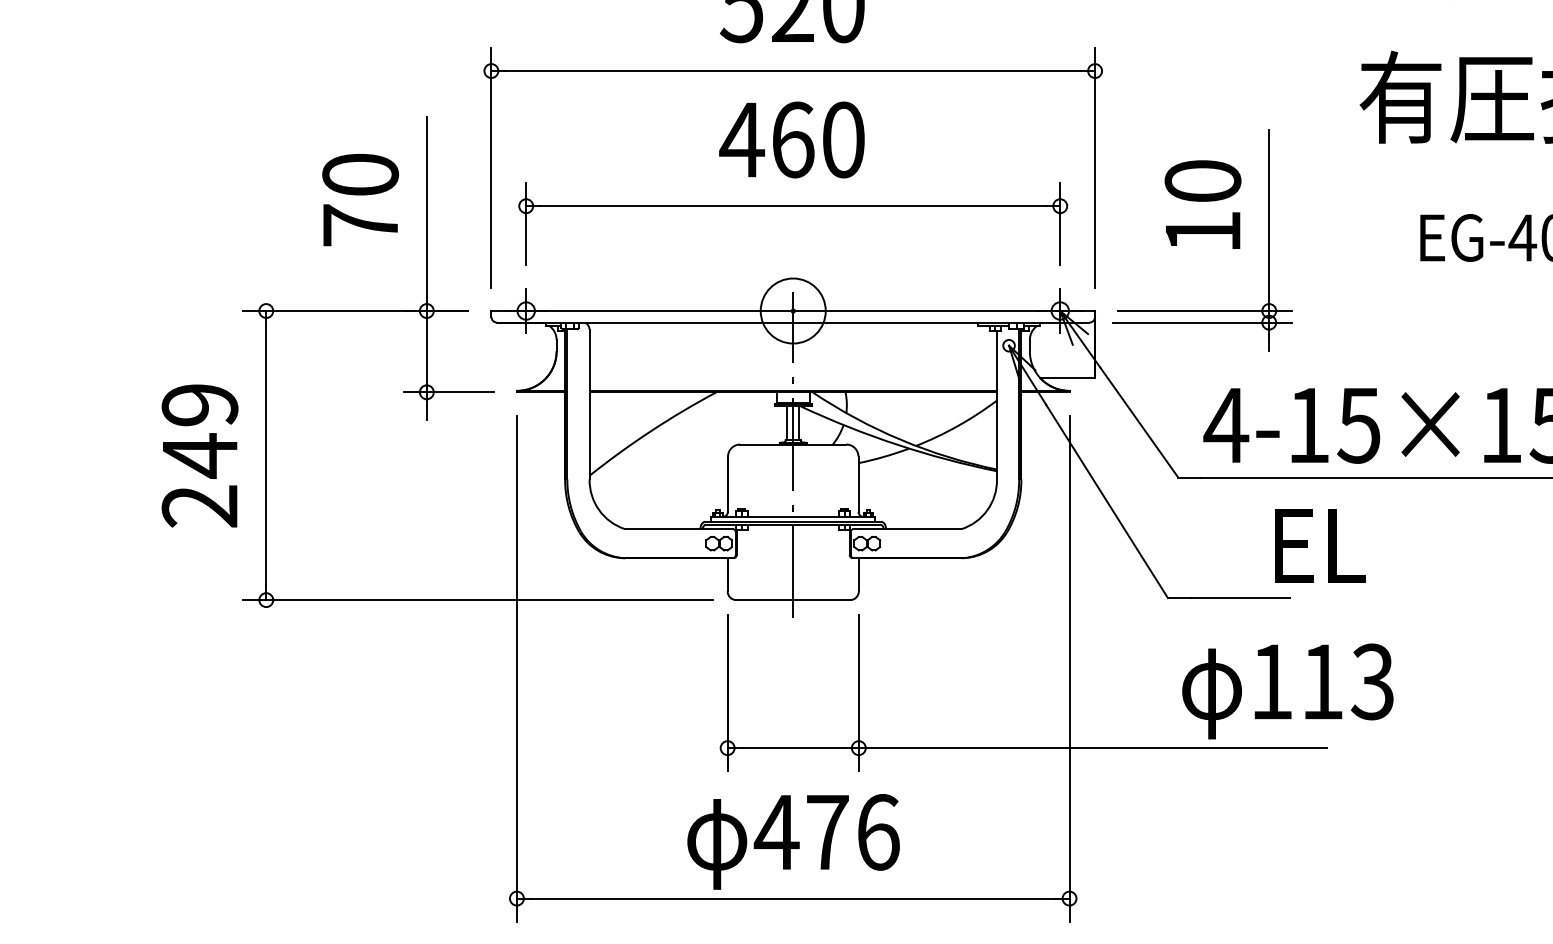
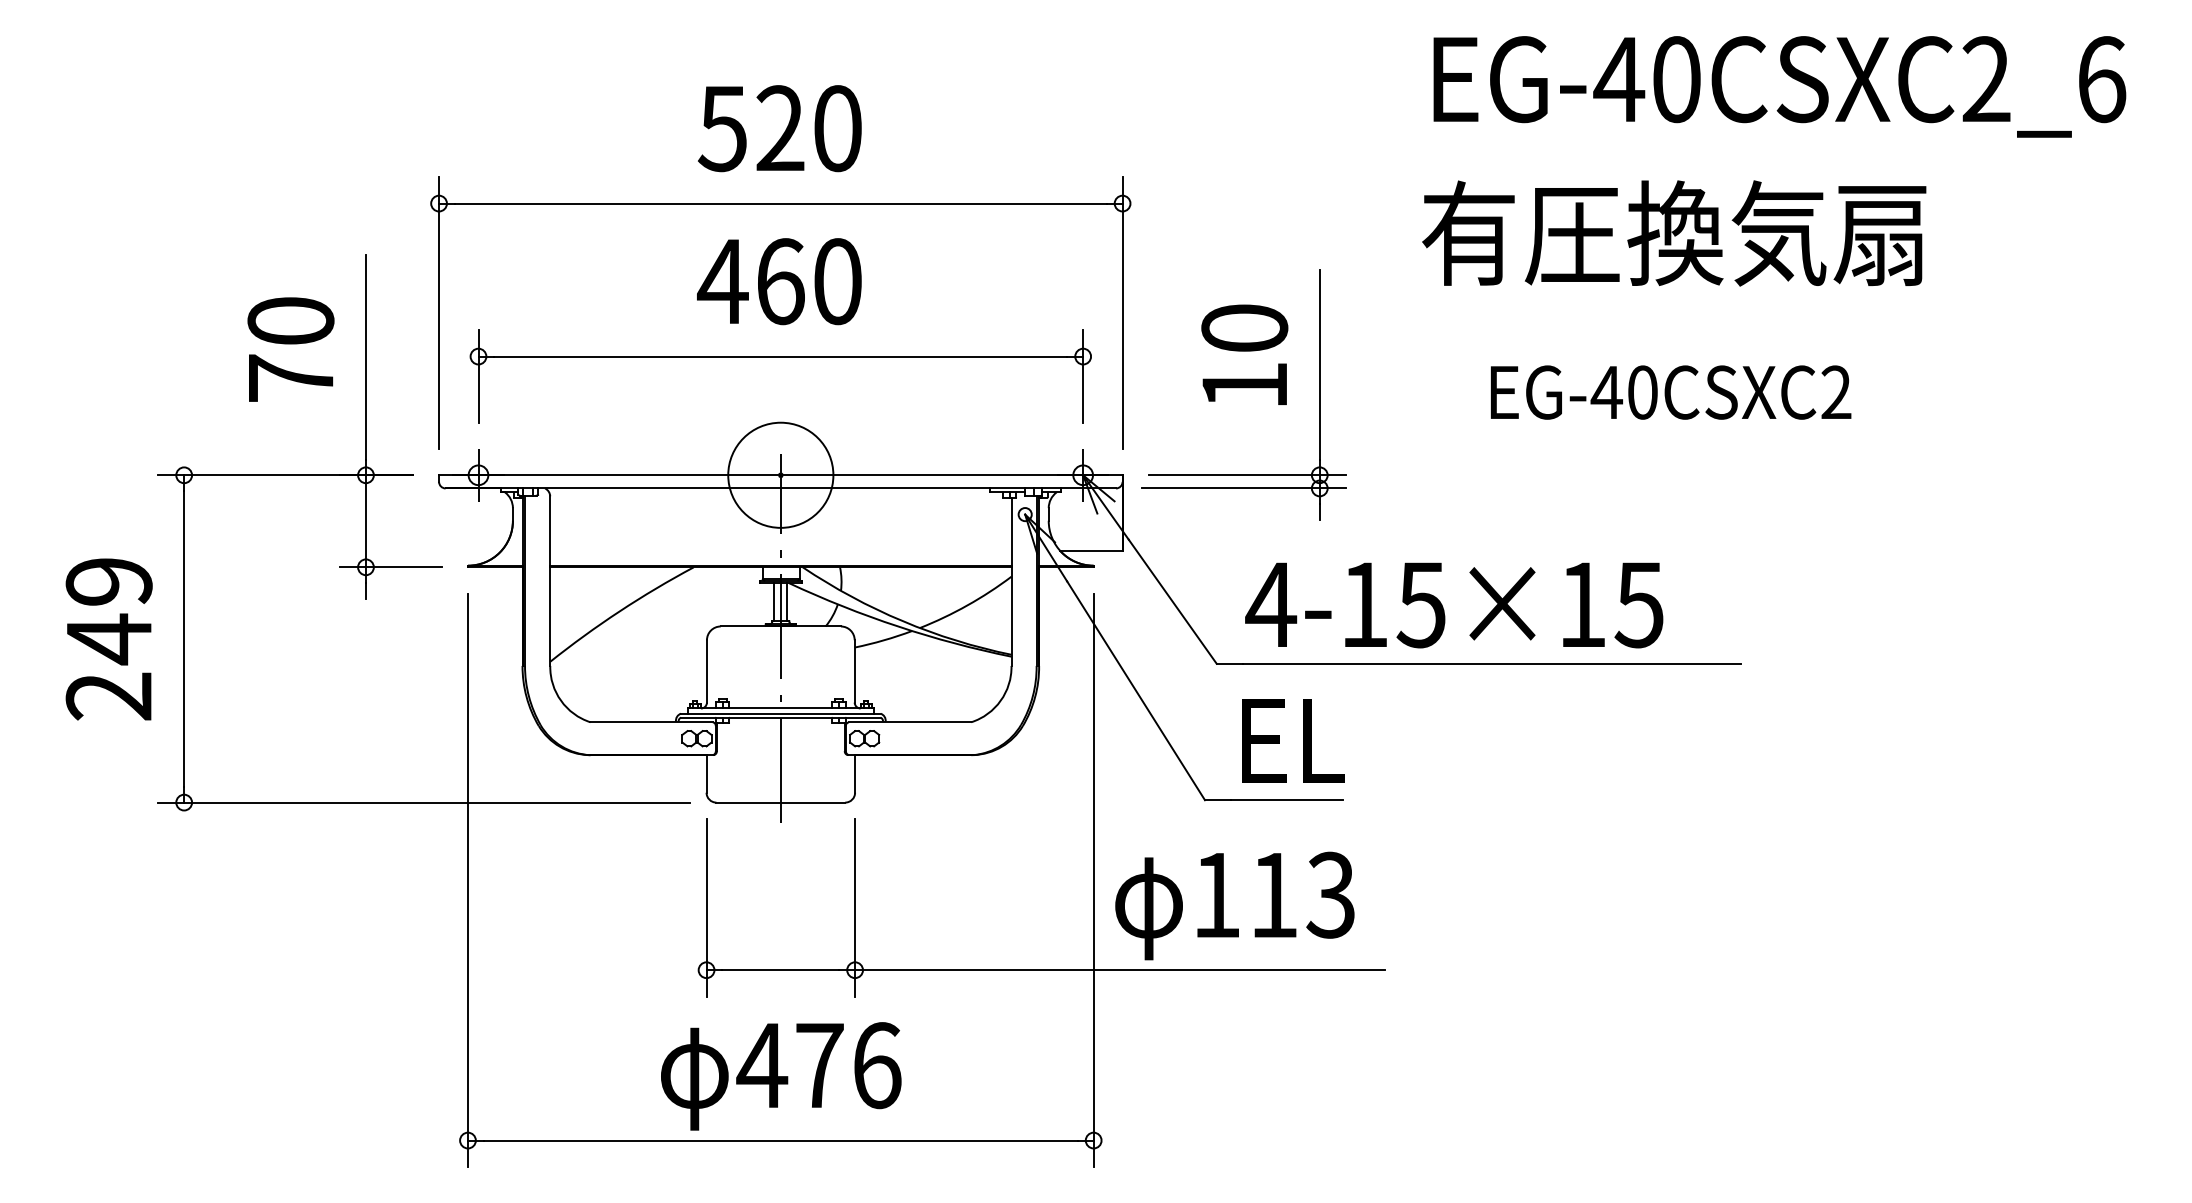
circle: (792, 310) -> (780, 474), size x1.43
text: (1320, 545) -> (1293, 740), moved
text: (1287, 690) -> (1234, 905), moved

